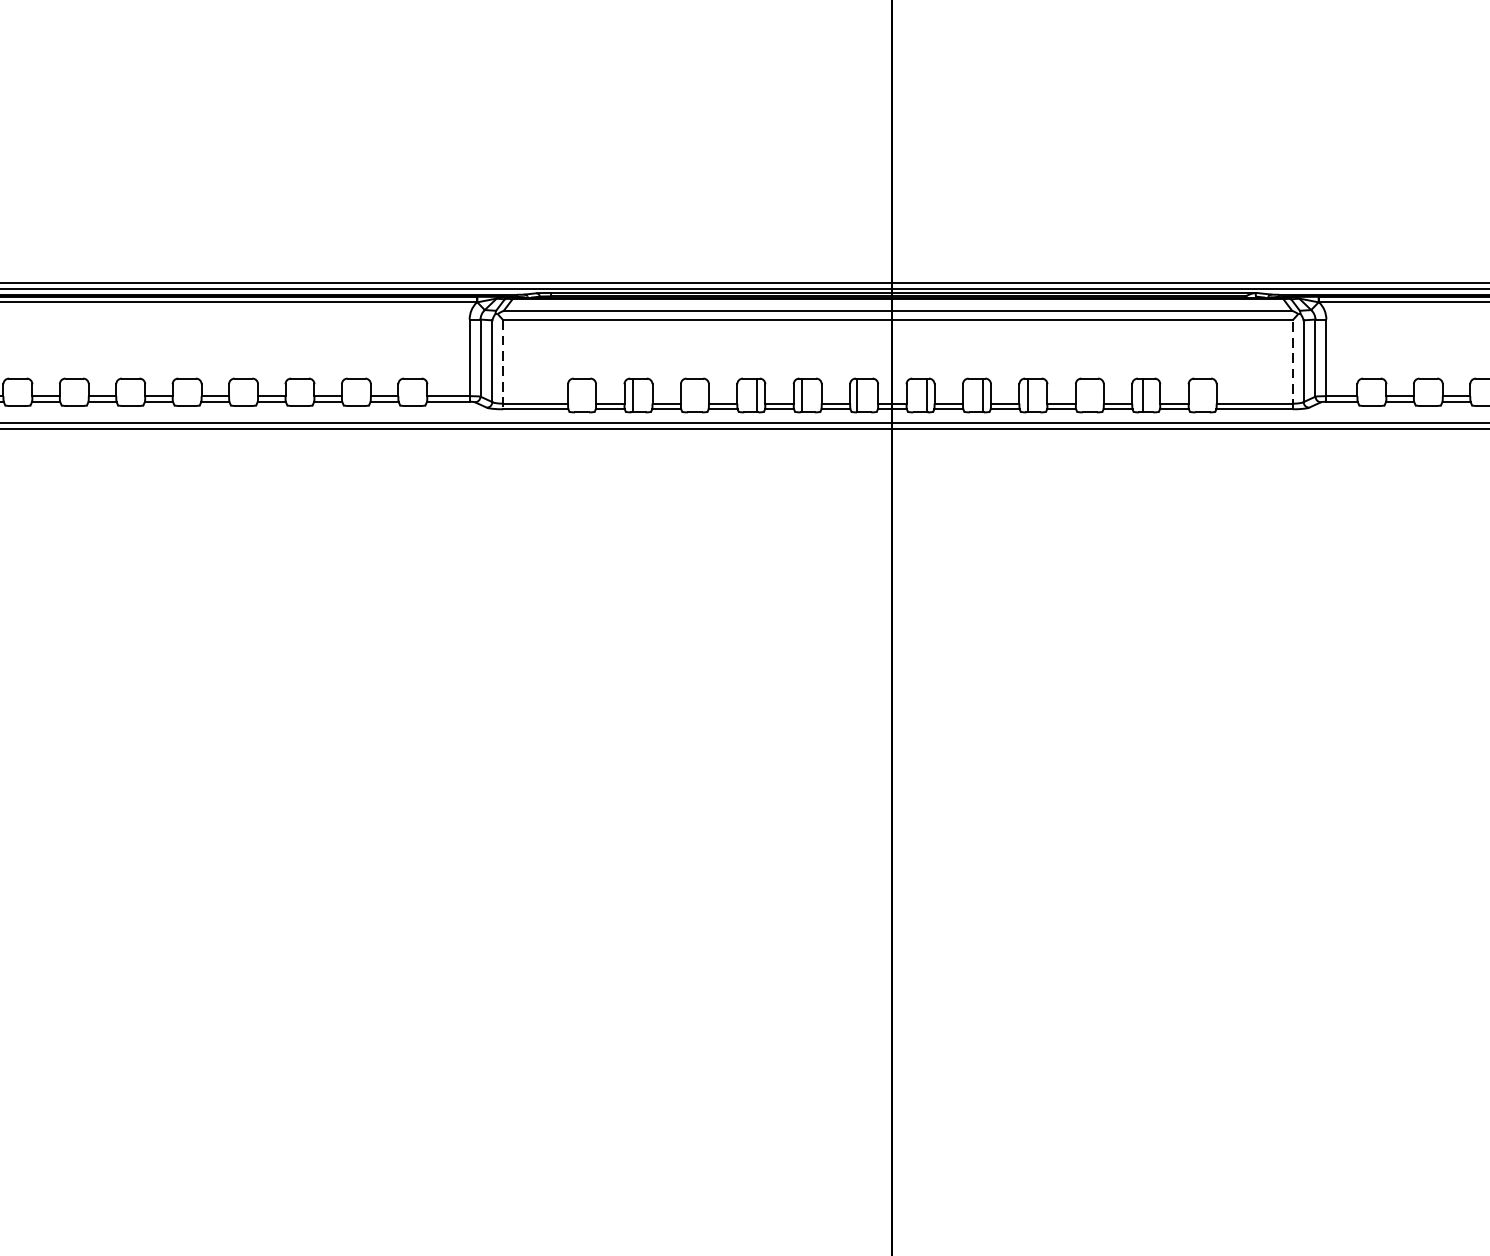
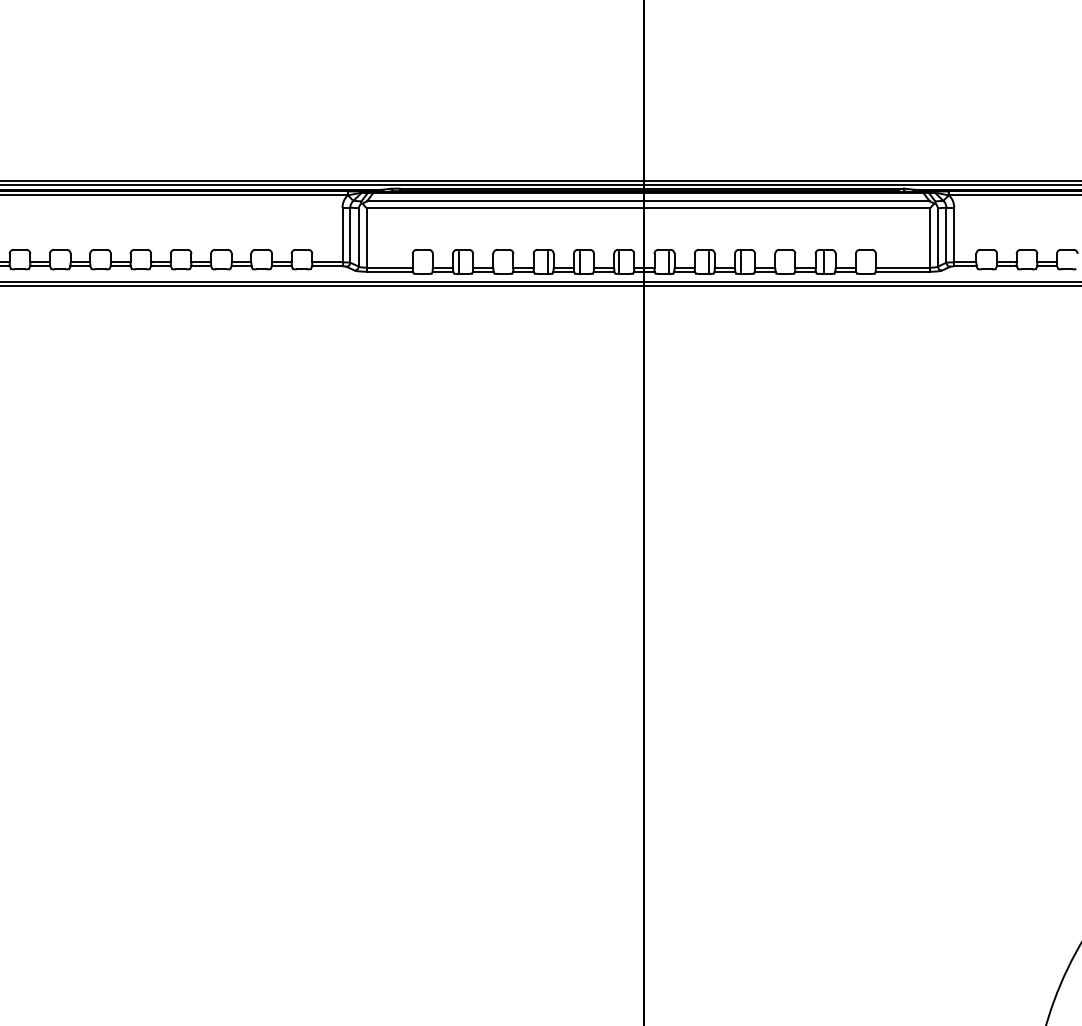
line: (503, 364) -> (366, 239), dashed -> solid
line: (1293, 364) -> (930, 239), dashed -> solid

